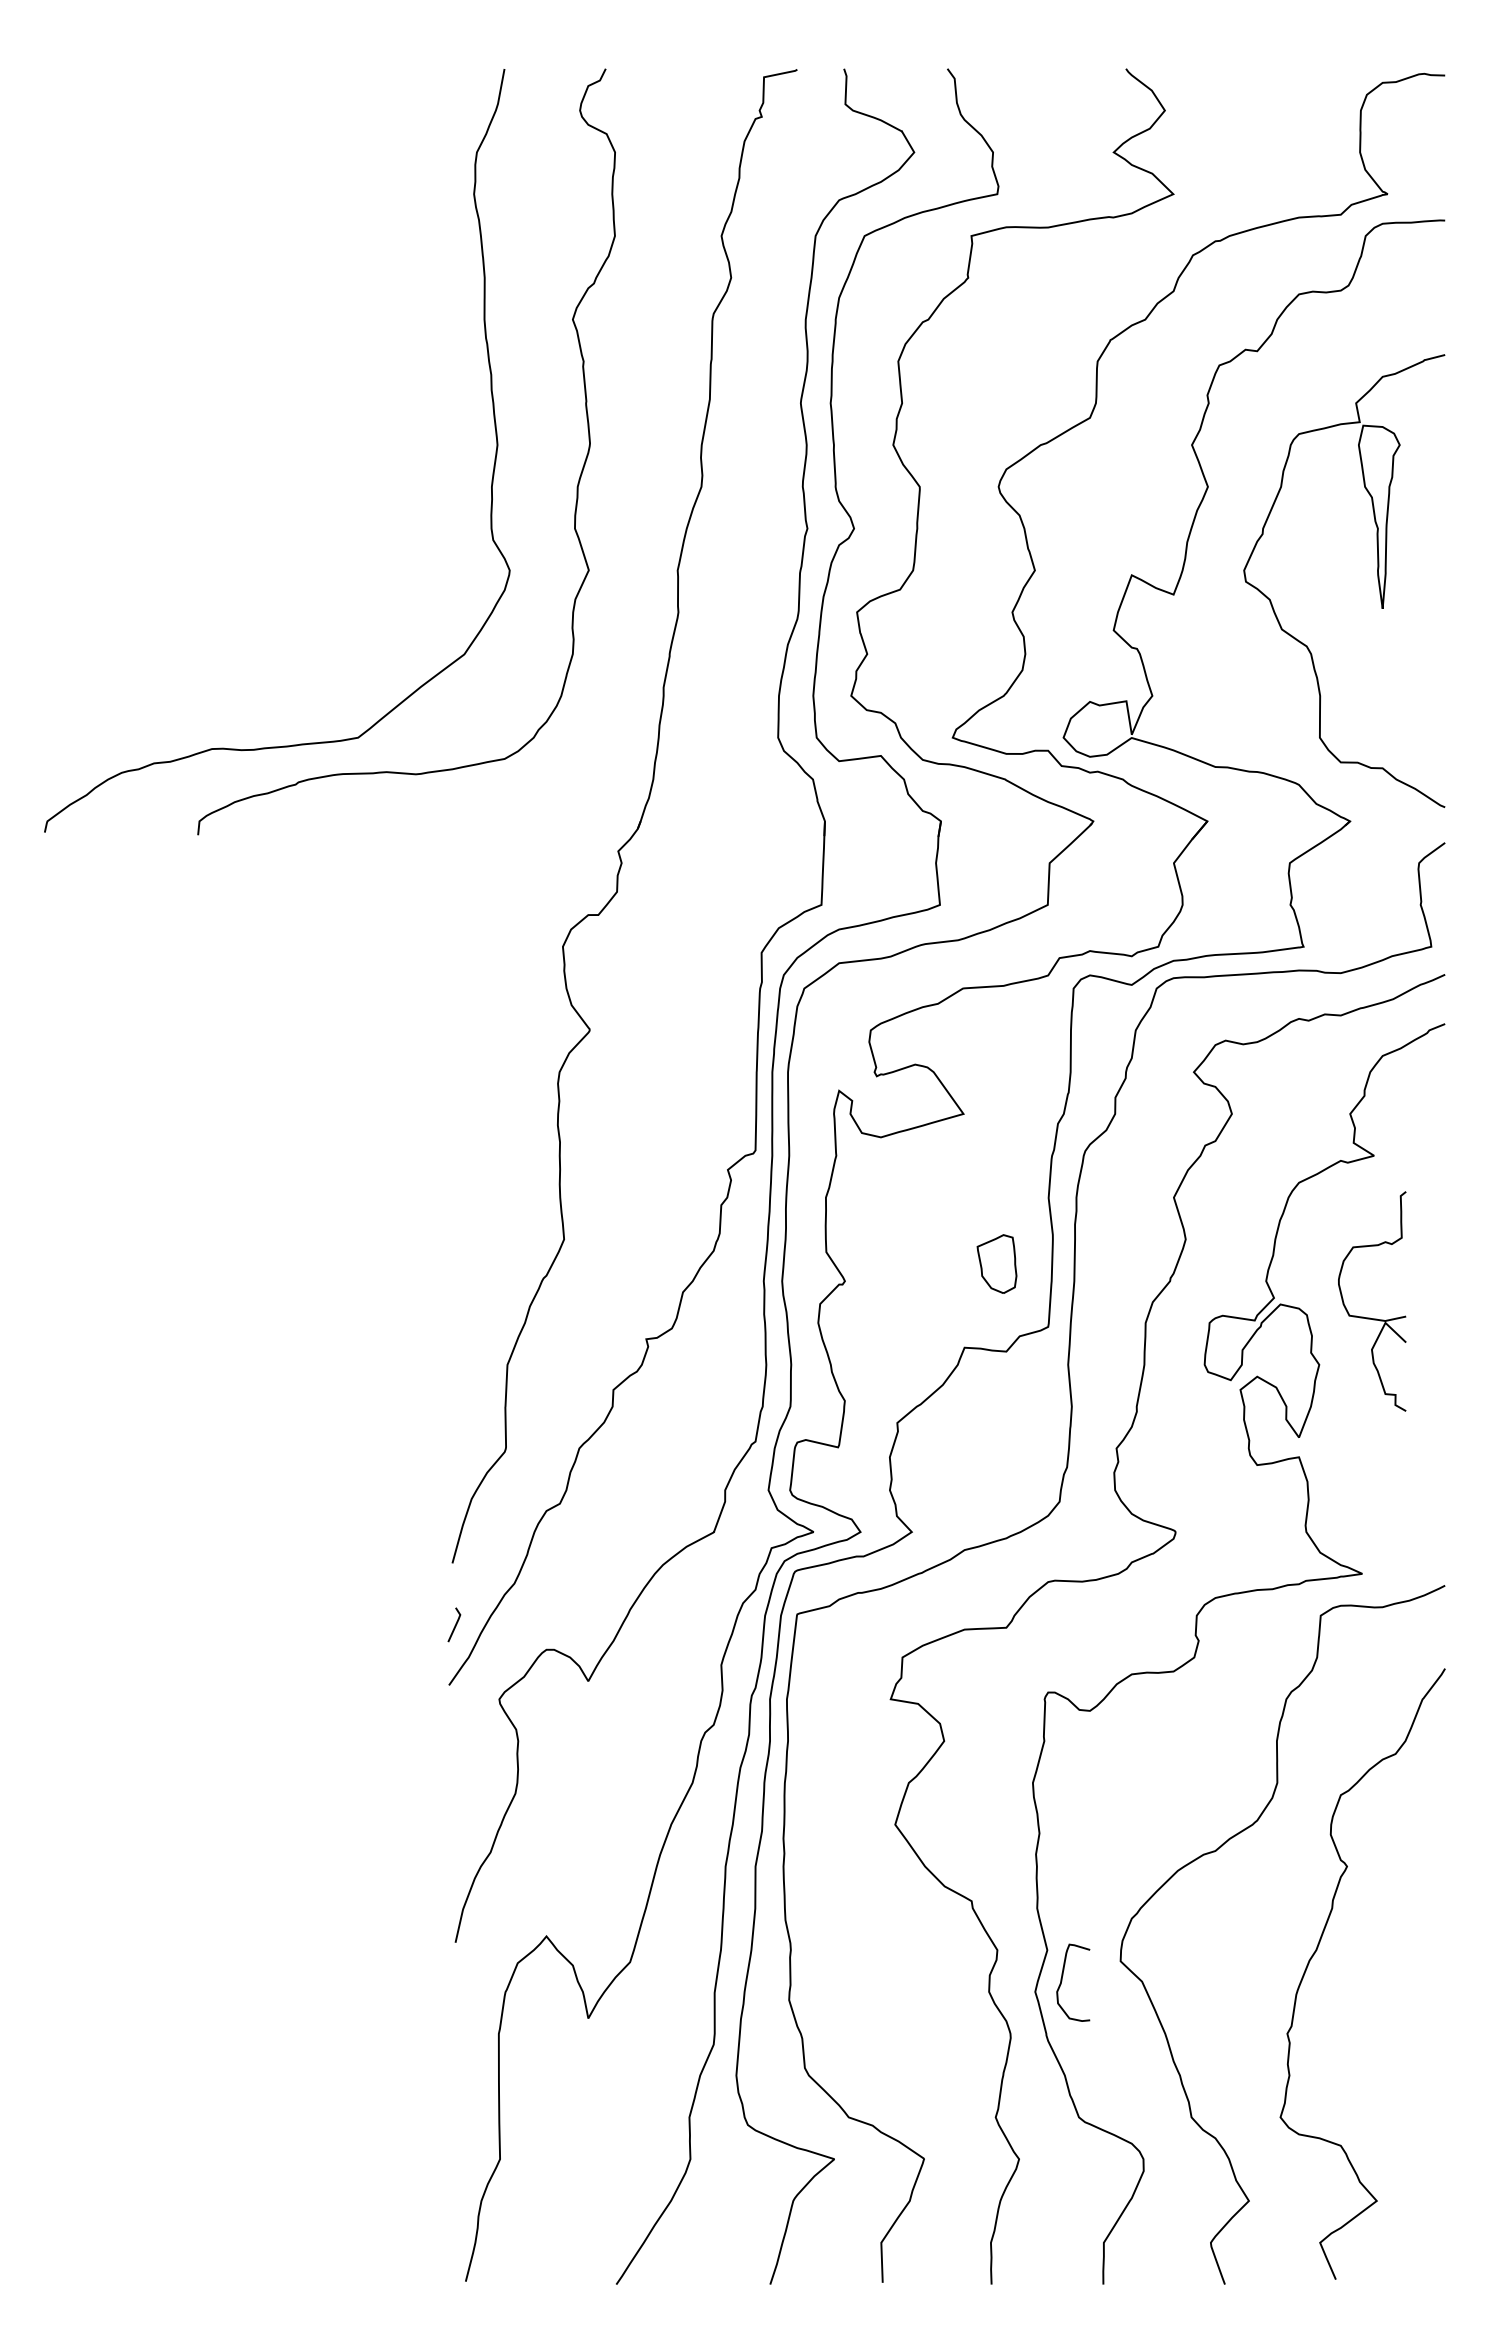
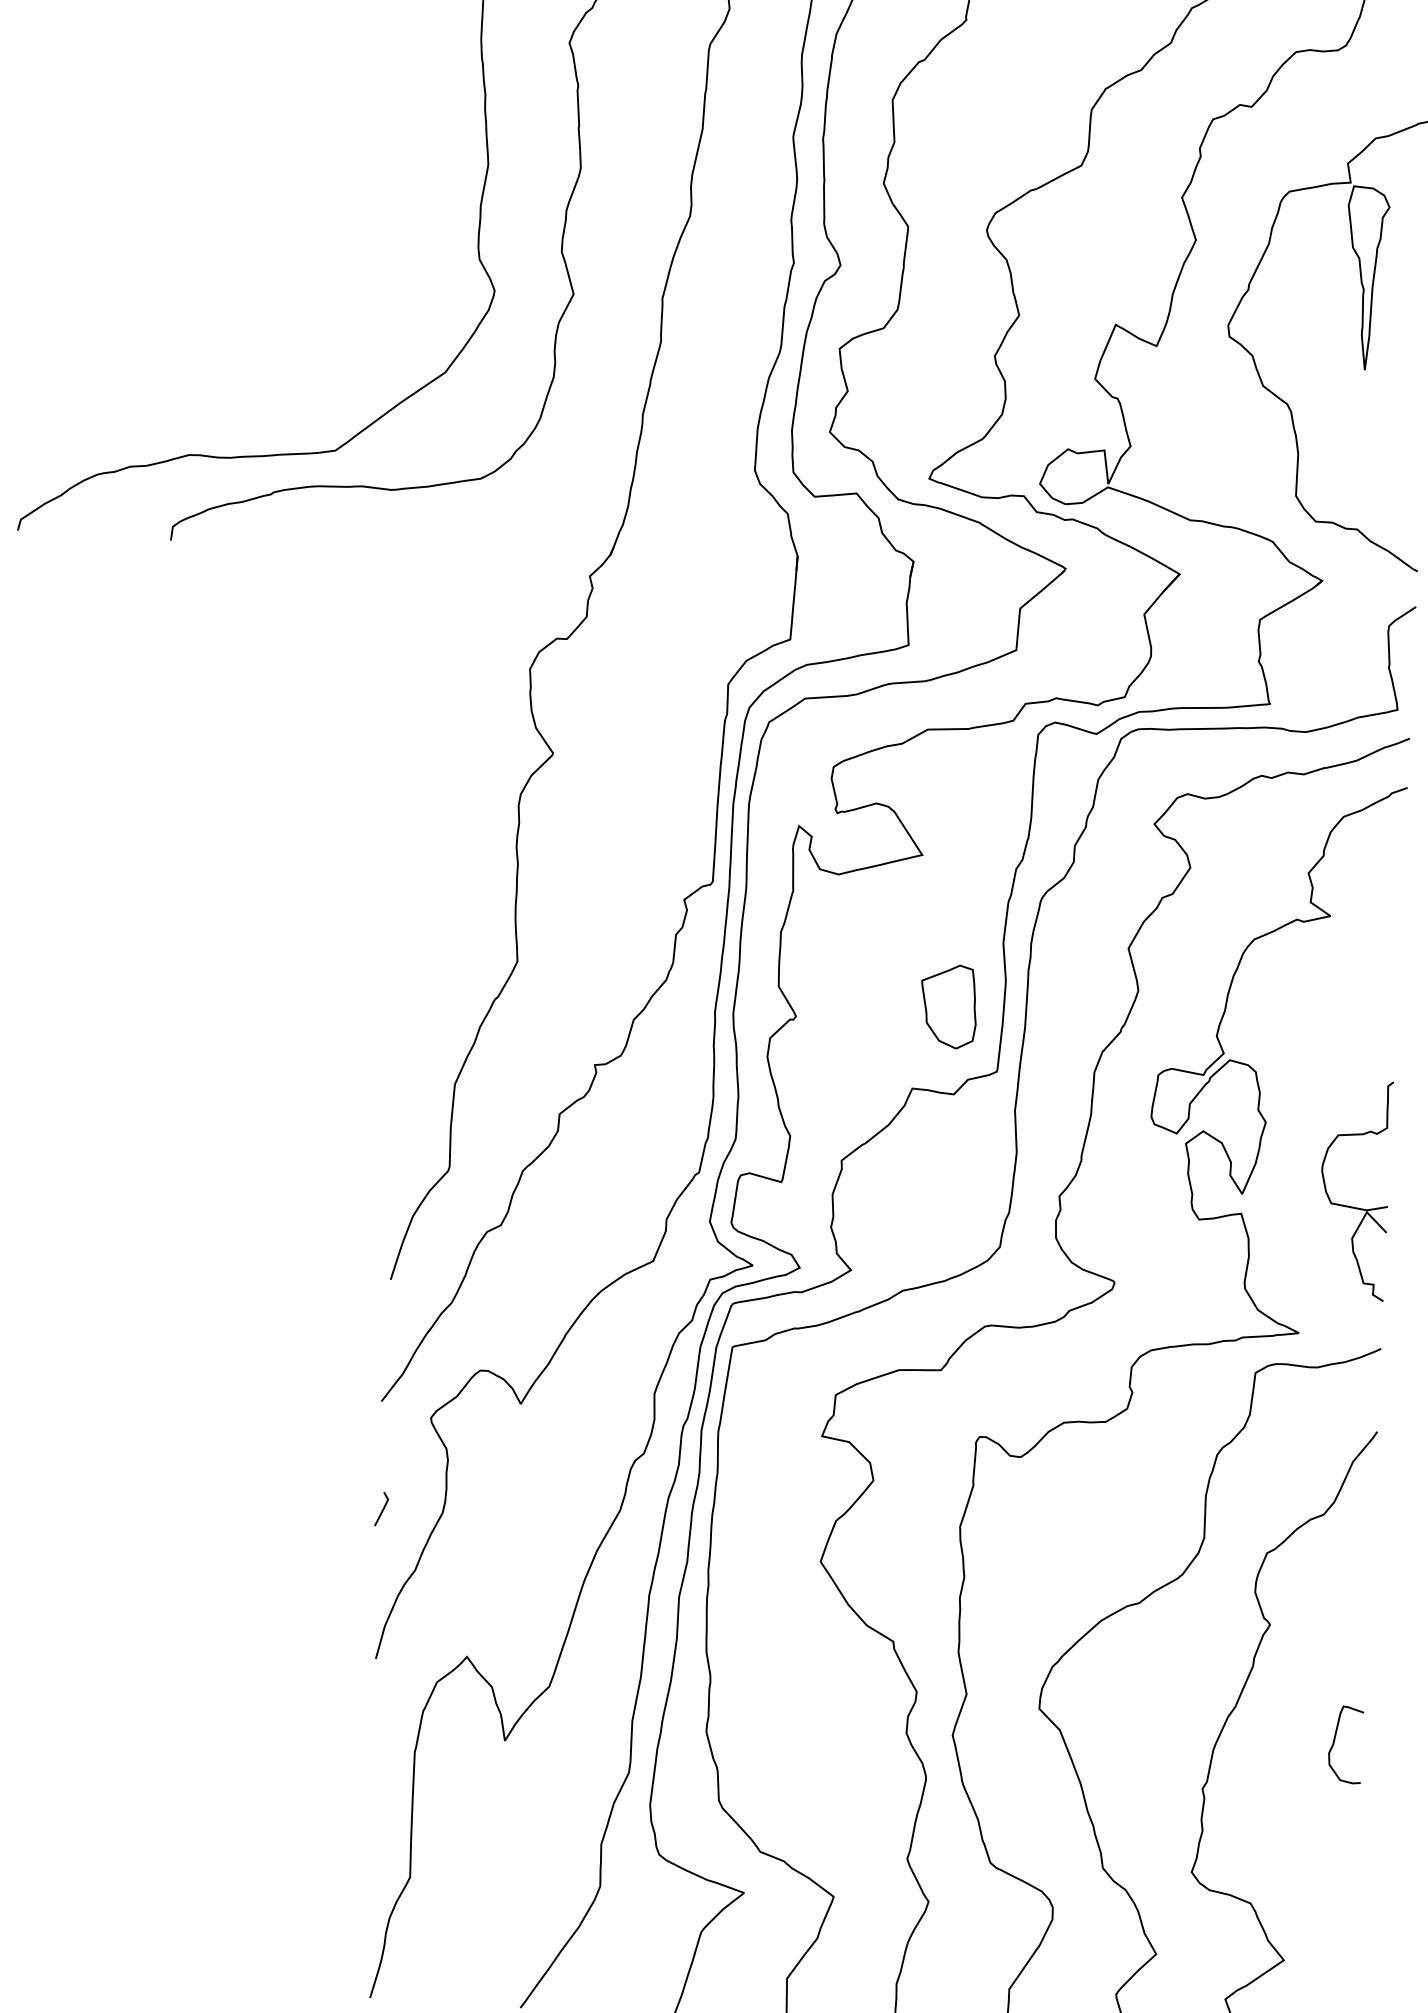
part: (996, 1263) -> (948, 1005), size x1.43
part: (1370, 1317) -> (1352, 1206), moved
line: (455, 1624) -> (382, 1508), moved
curve: (1062, 1981) -> (1334, 1742), moved

